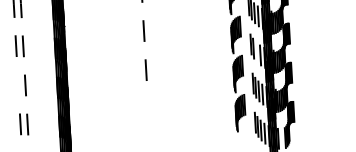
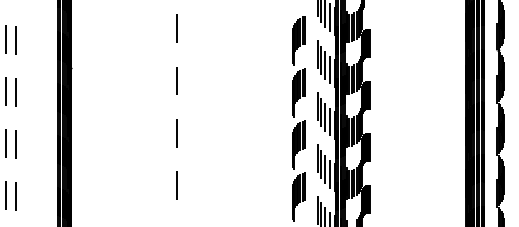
line: (257, 52) -> (325, 117), added
line: (18, 85) -> (6, 143), added
line: (148, 109) -> (176, 185), added

